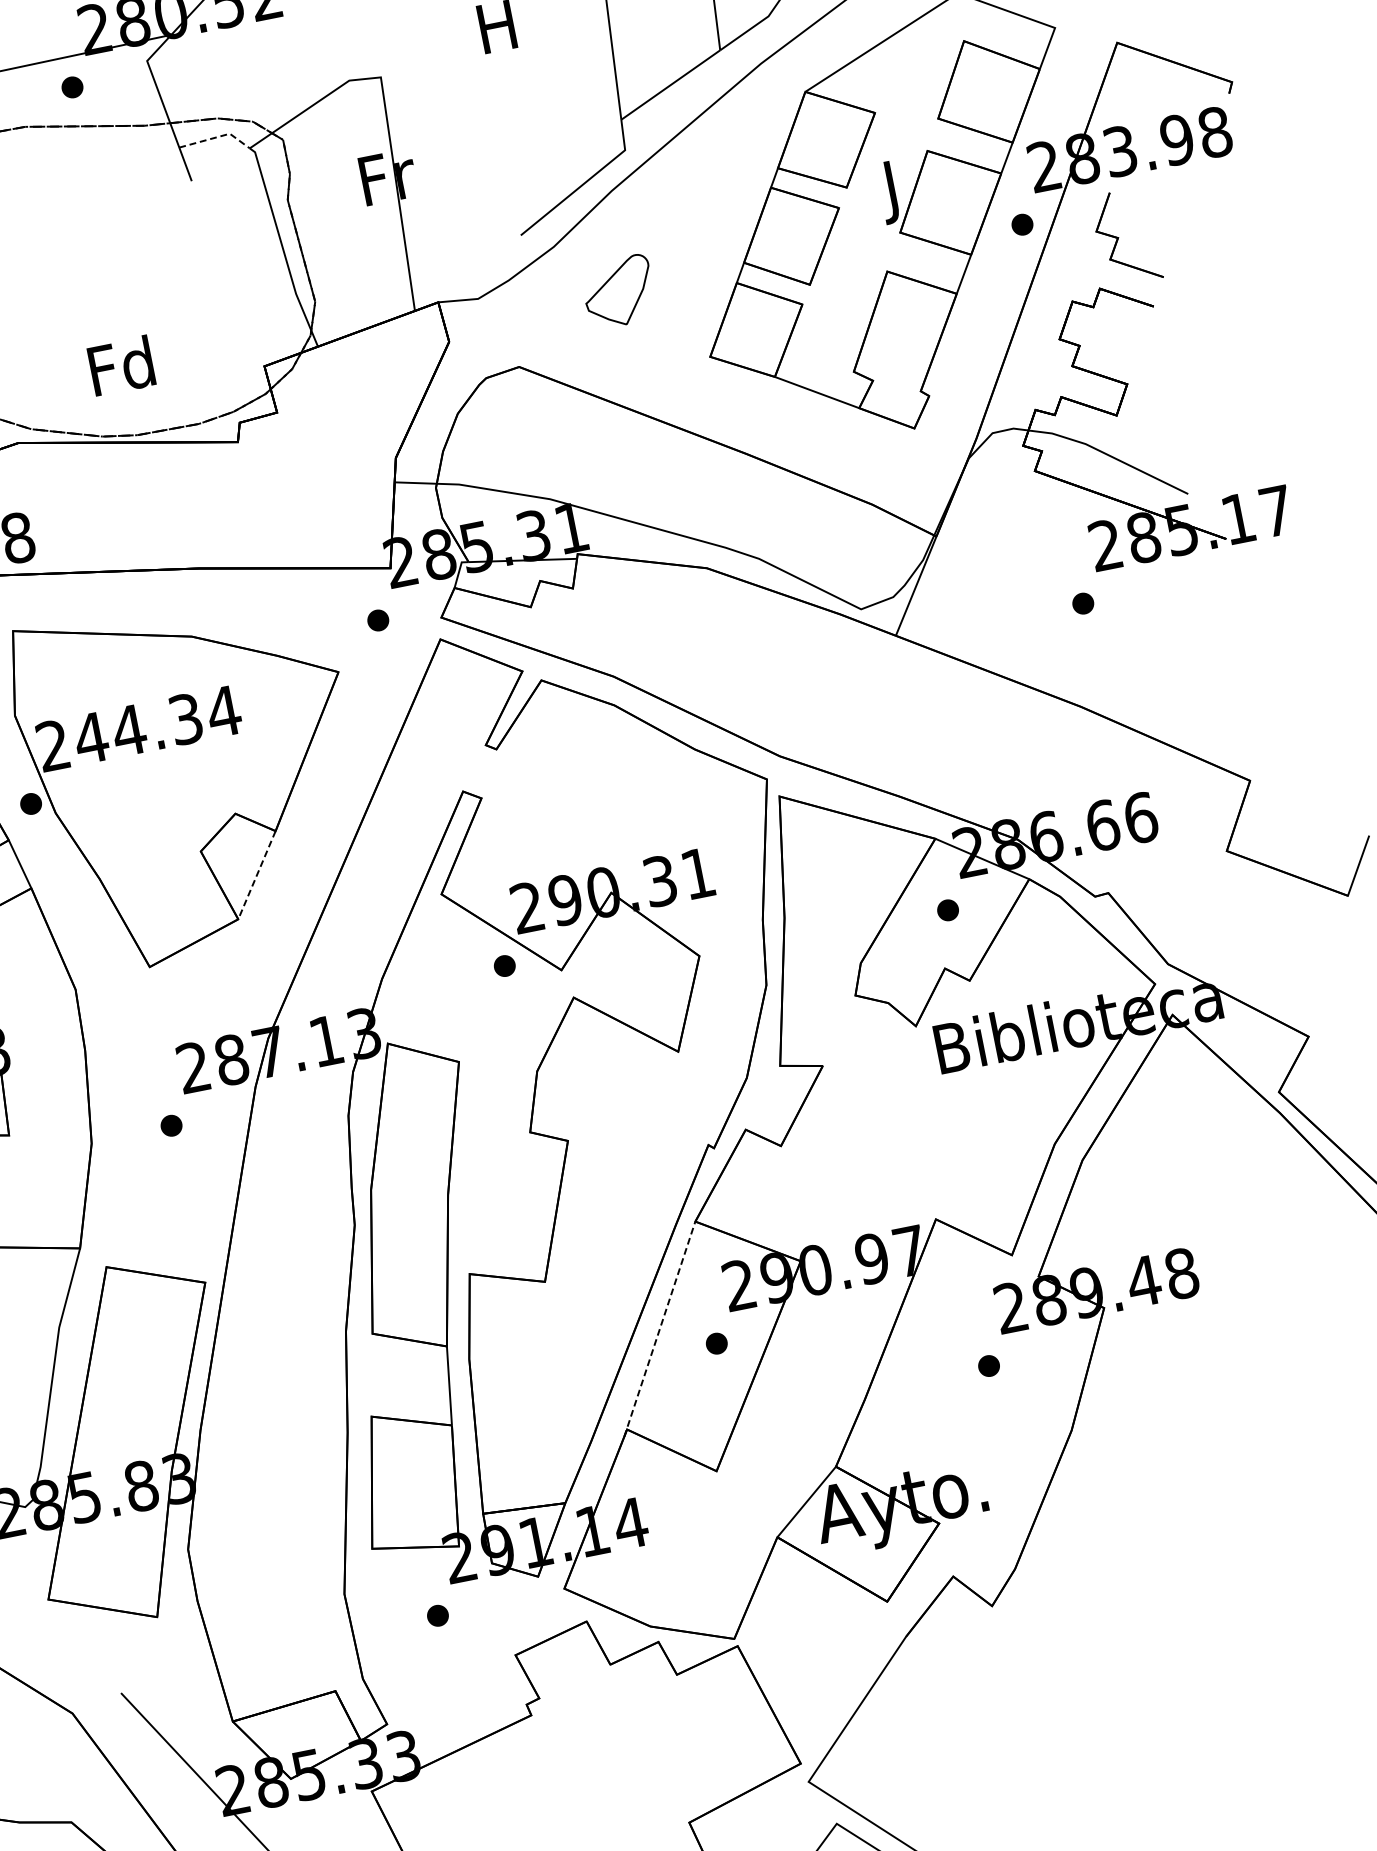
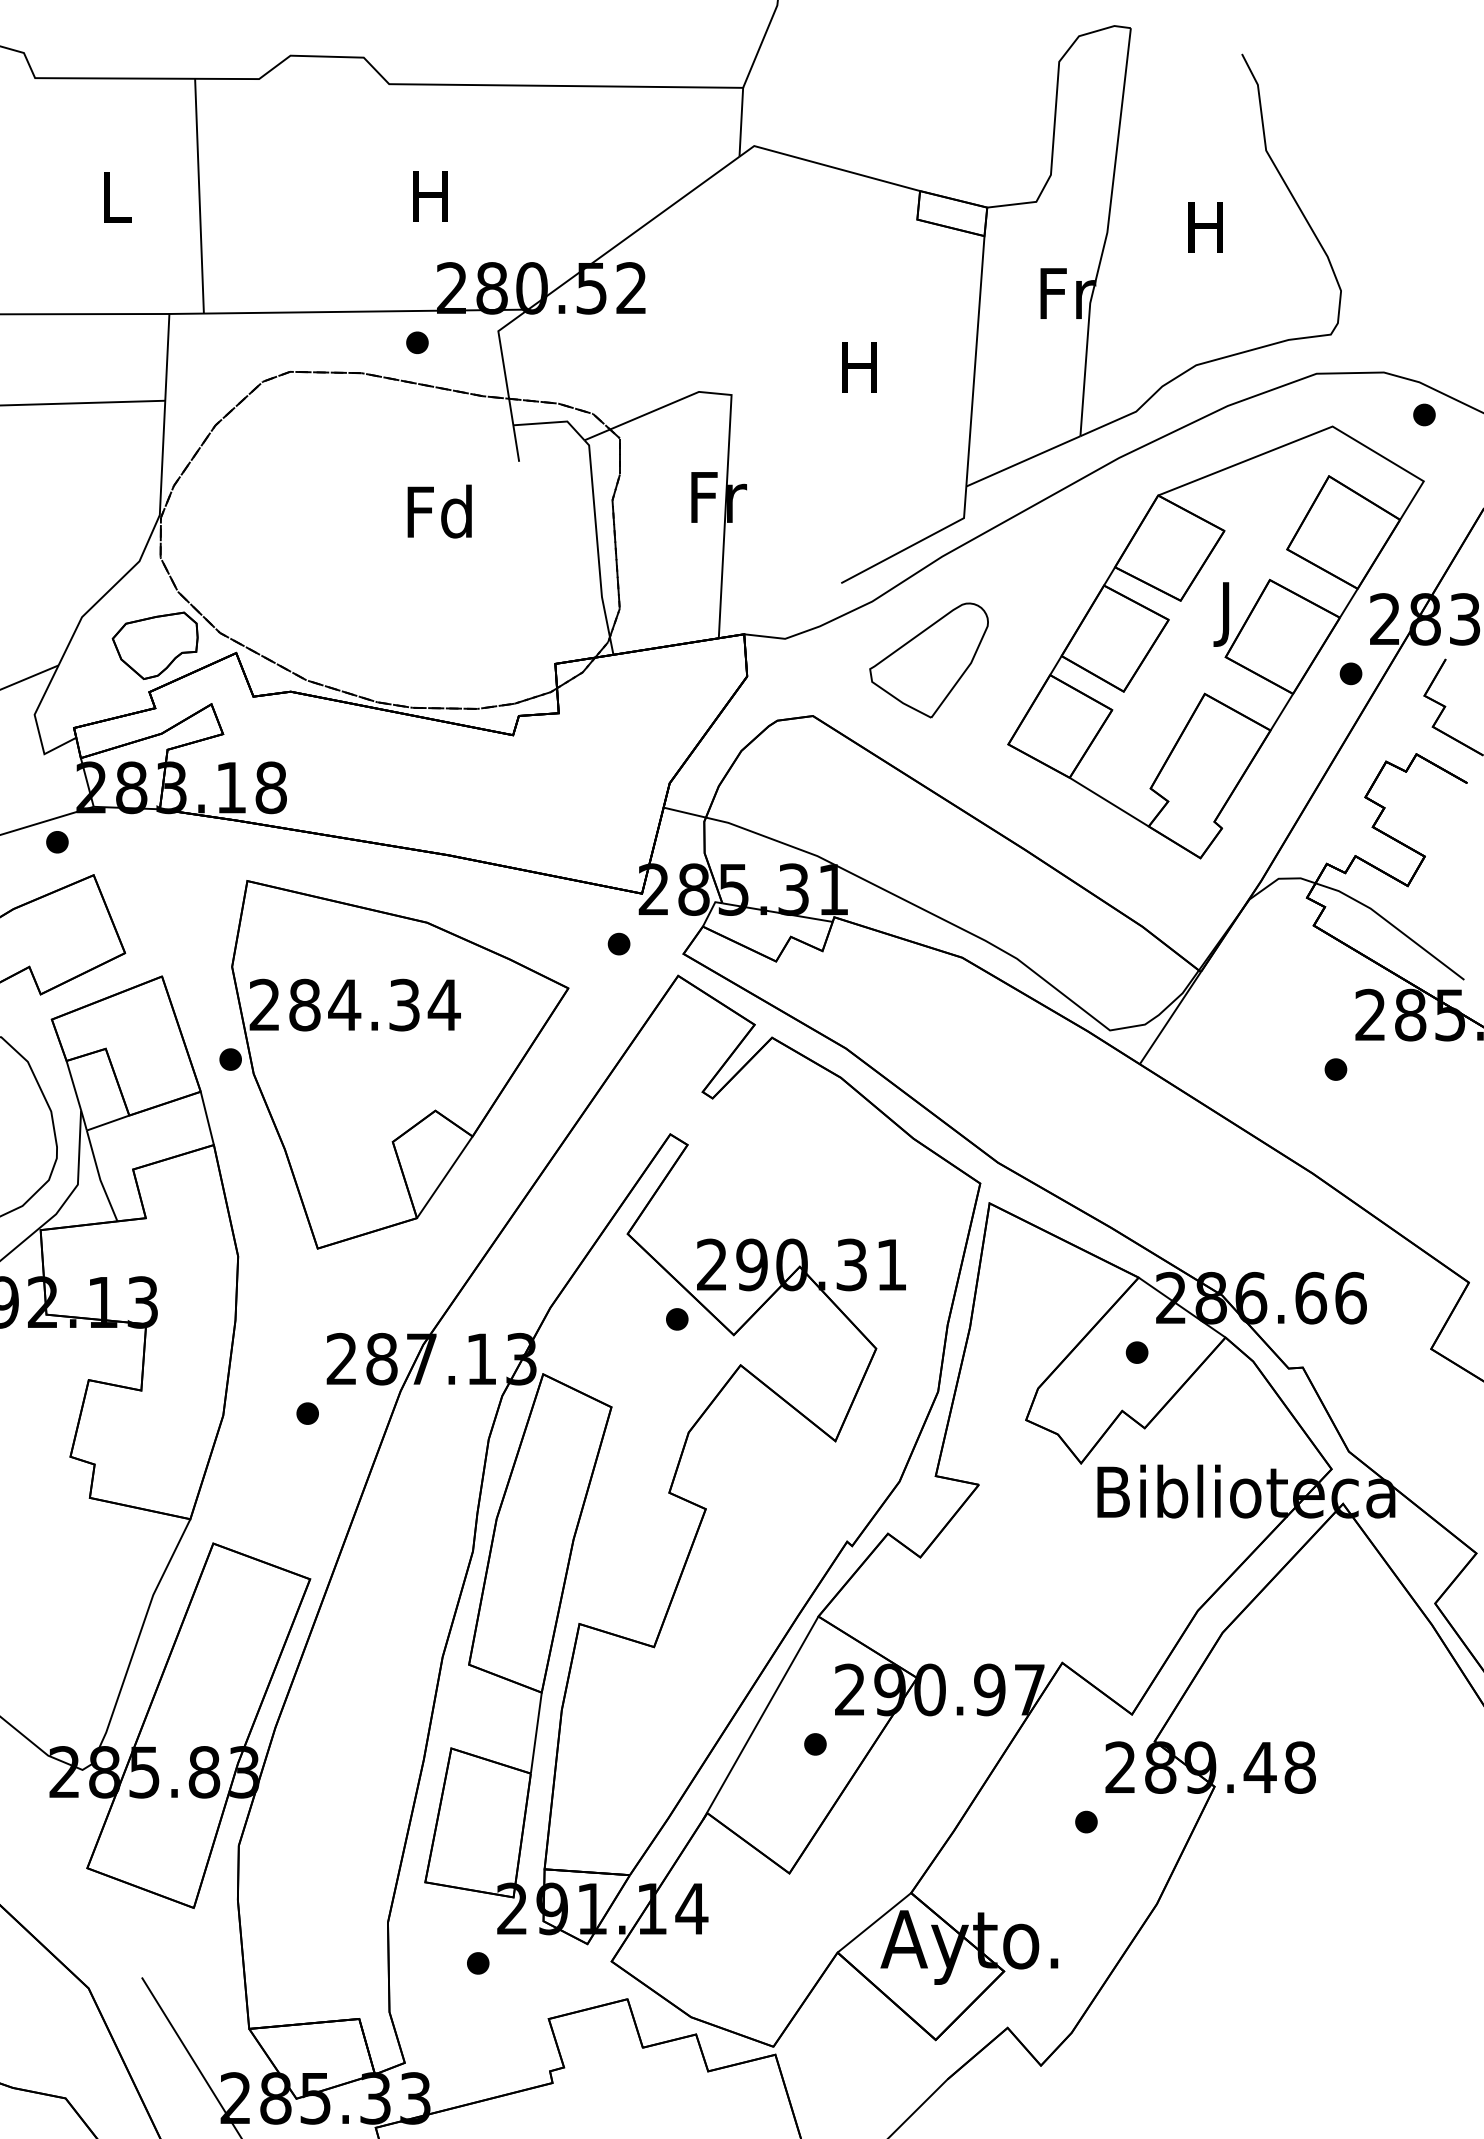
line: (216, 137) -> (553, 422), dashed -> solid
part: (618, 292) -> (928, 660), size x1.67
text: (121, 365) -> (439, 511), moved
text: (90, 737) -> (304, 1004), 244.34 -> 284.34
line: (256, 875) -> (444, 1177), dashed -> solid
line: (659, 1329) -> (760, 1718), dashed -> solid

